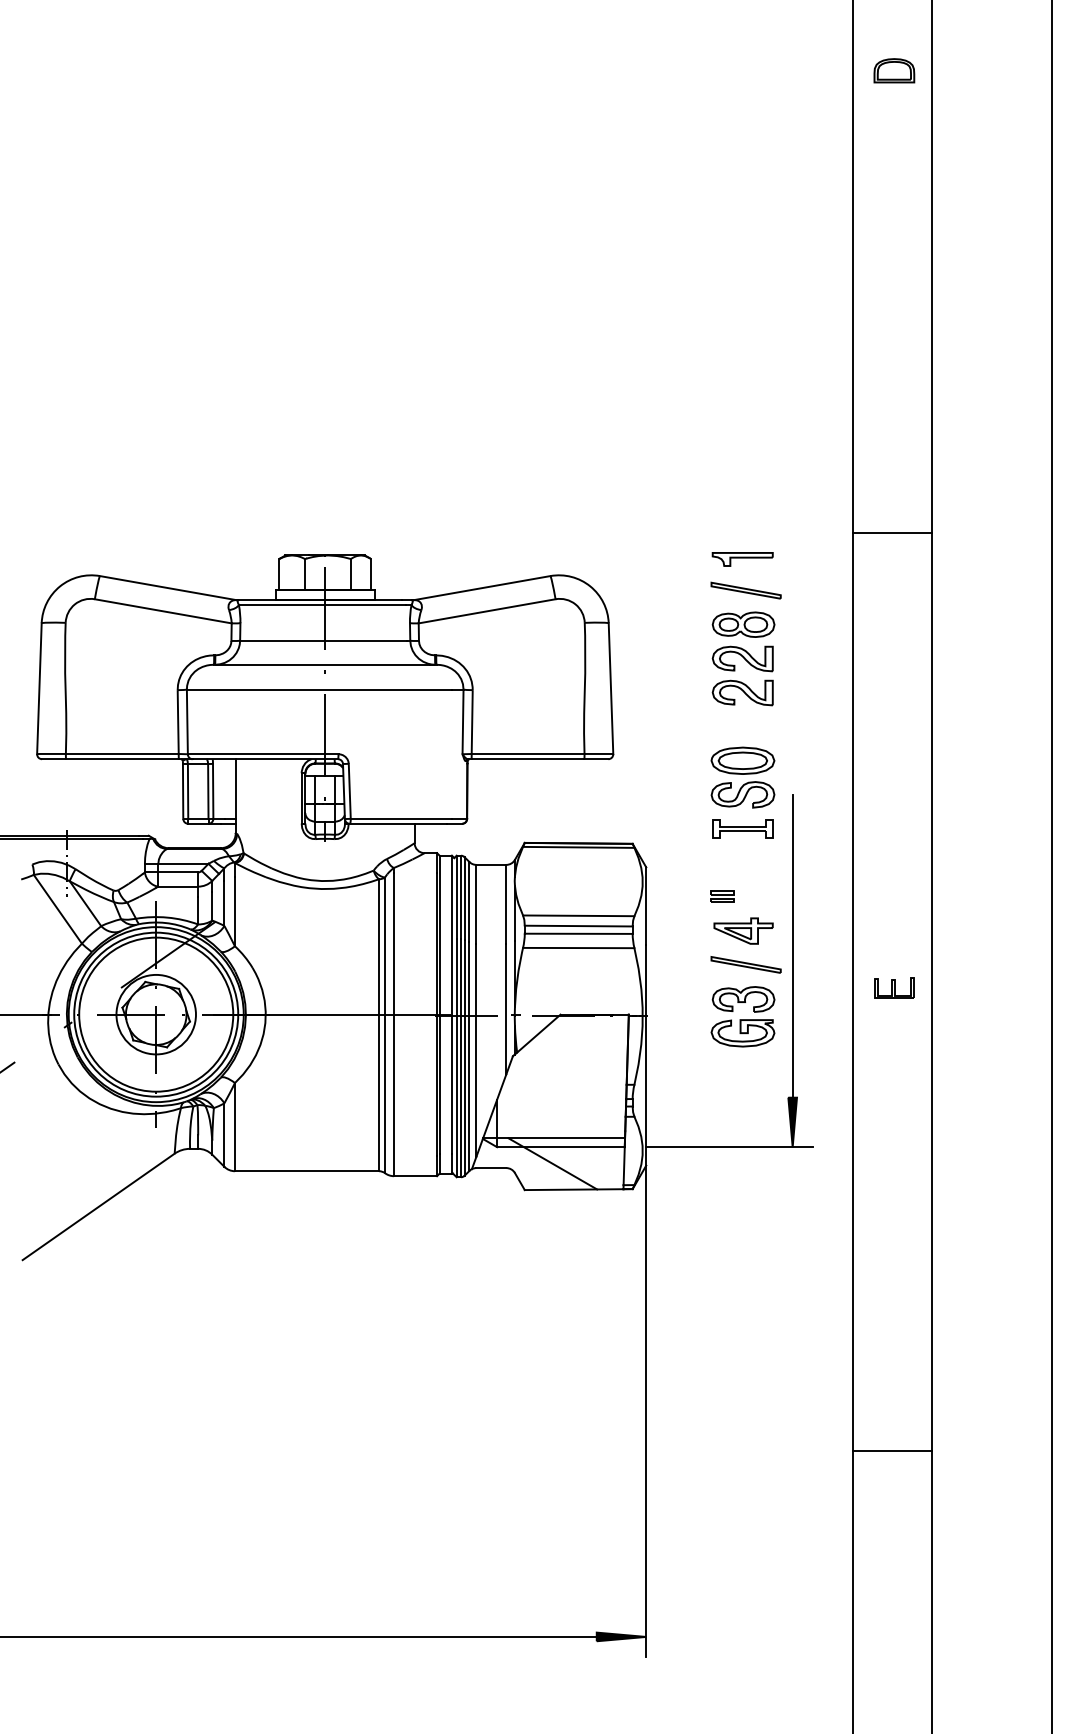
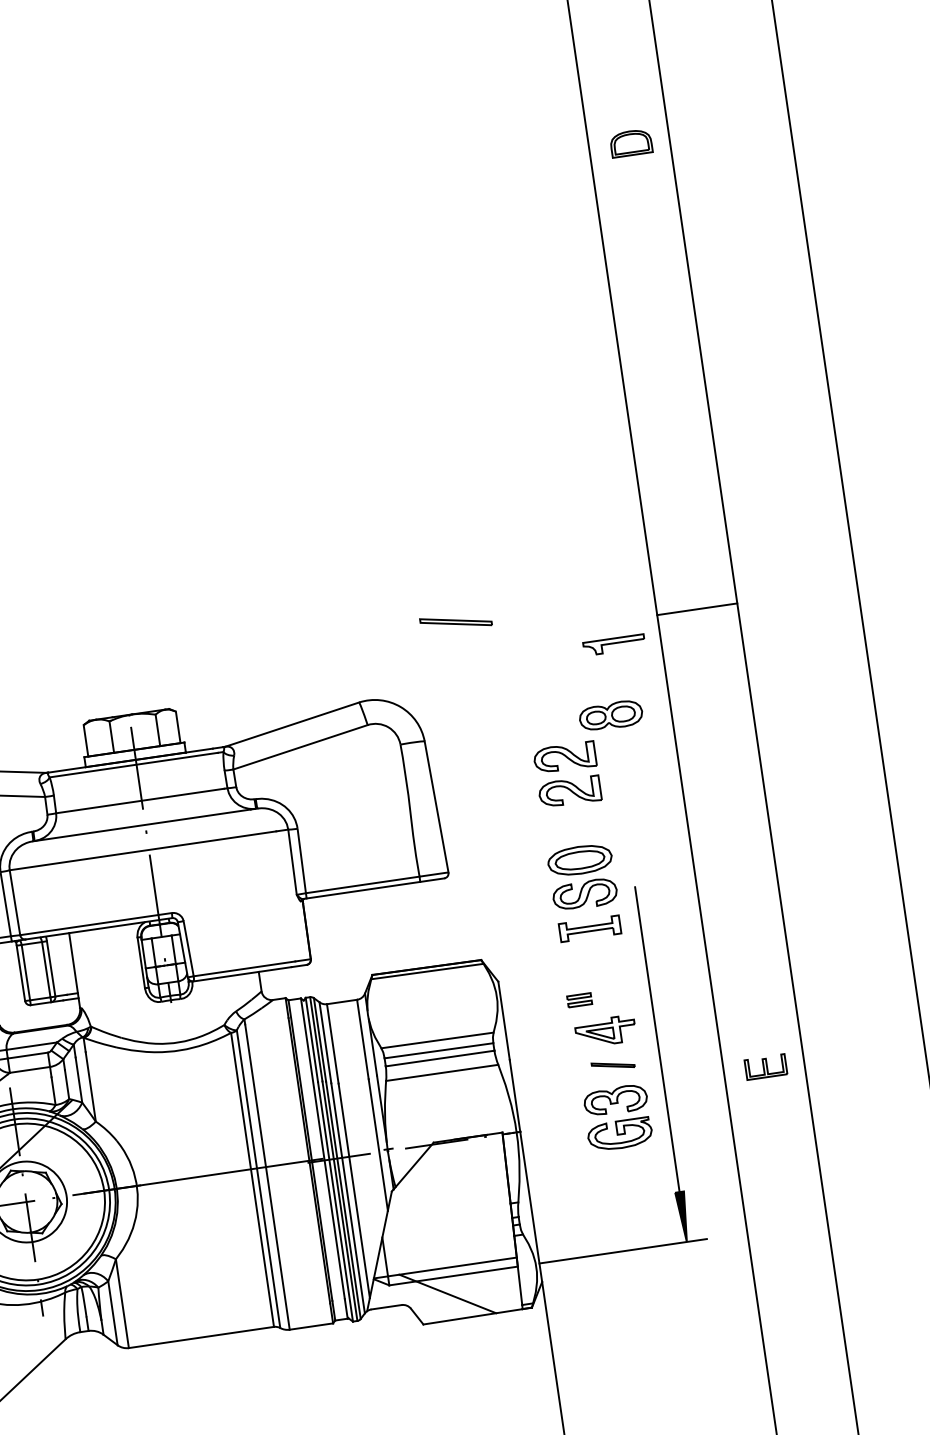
part: (742, 559) -> (614, 645), moved
part: (745, 590) -> (455, 622), moved
part: (743, 624) -> (610, 715), moved
part: (745, 964) -> (612, 1064), size x0.6

